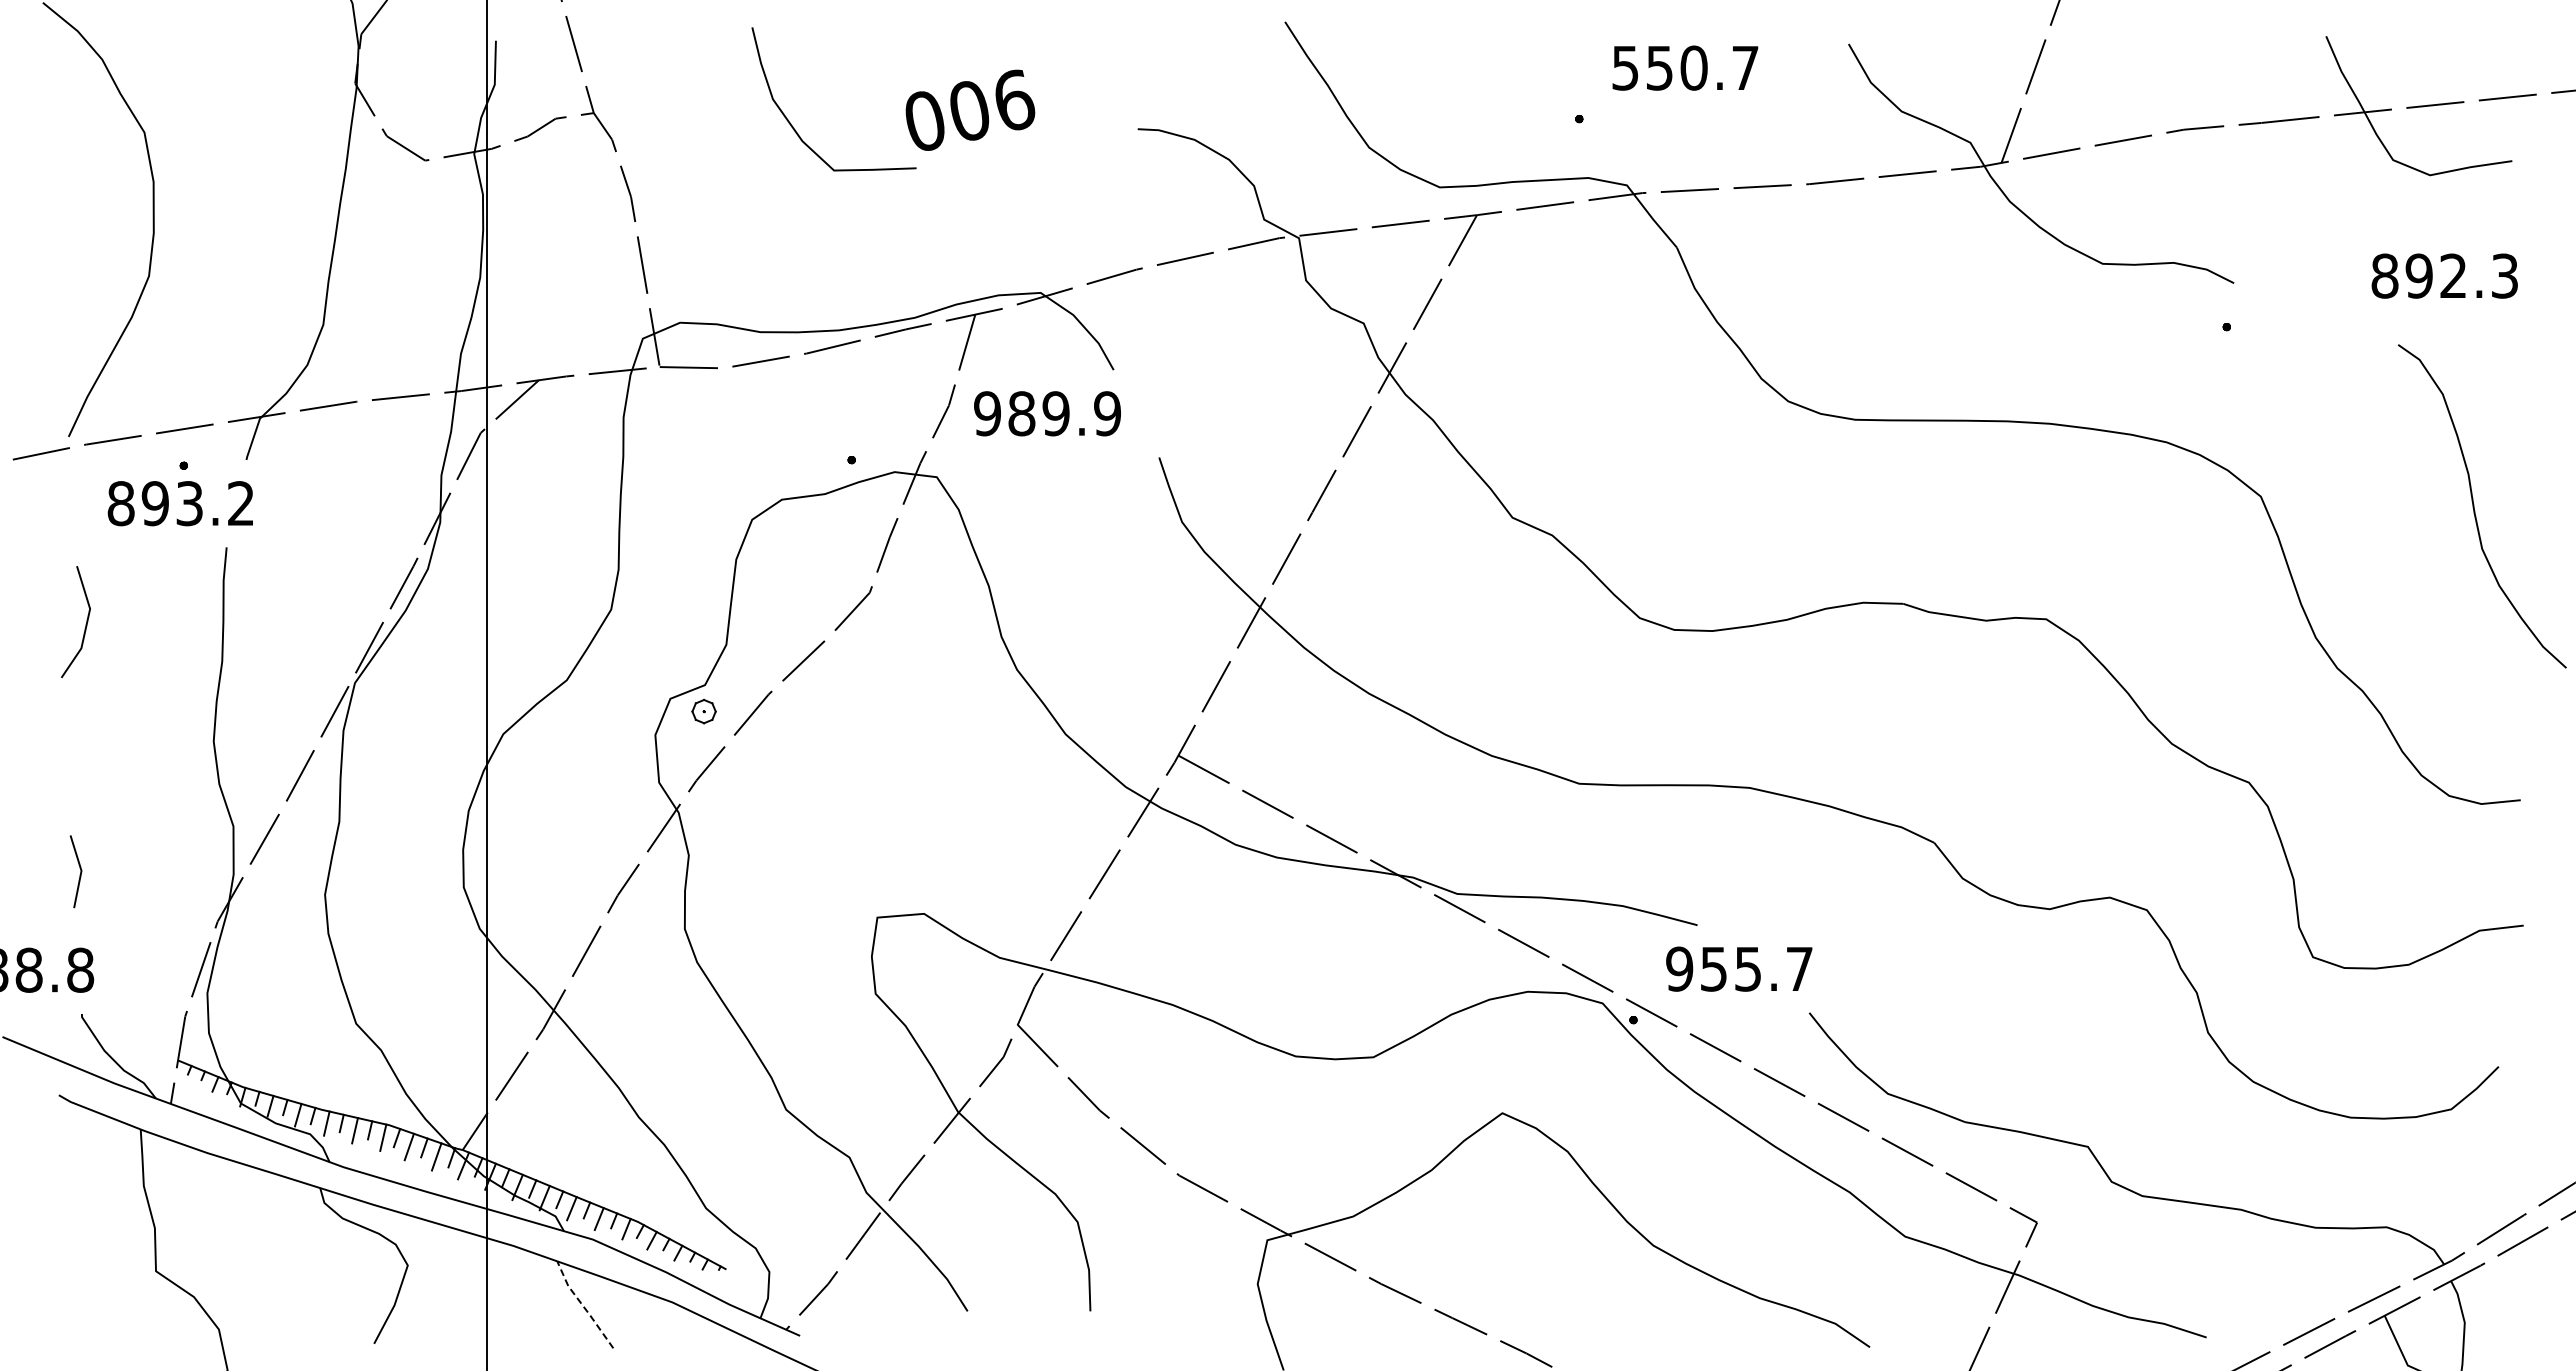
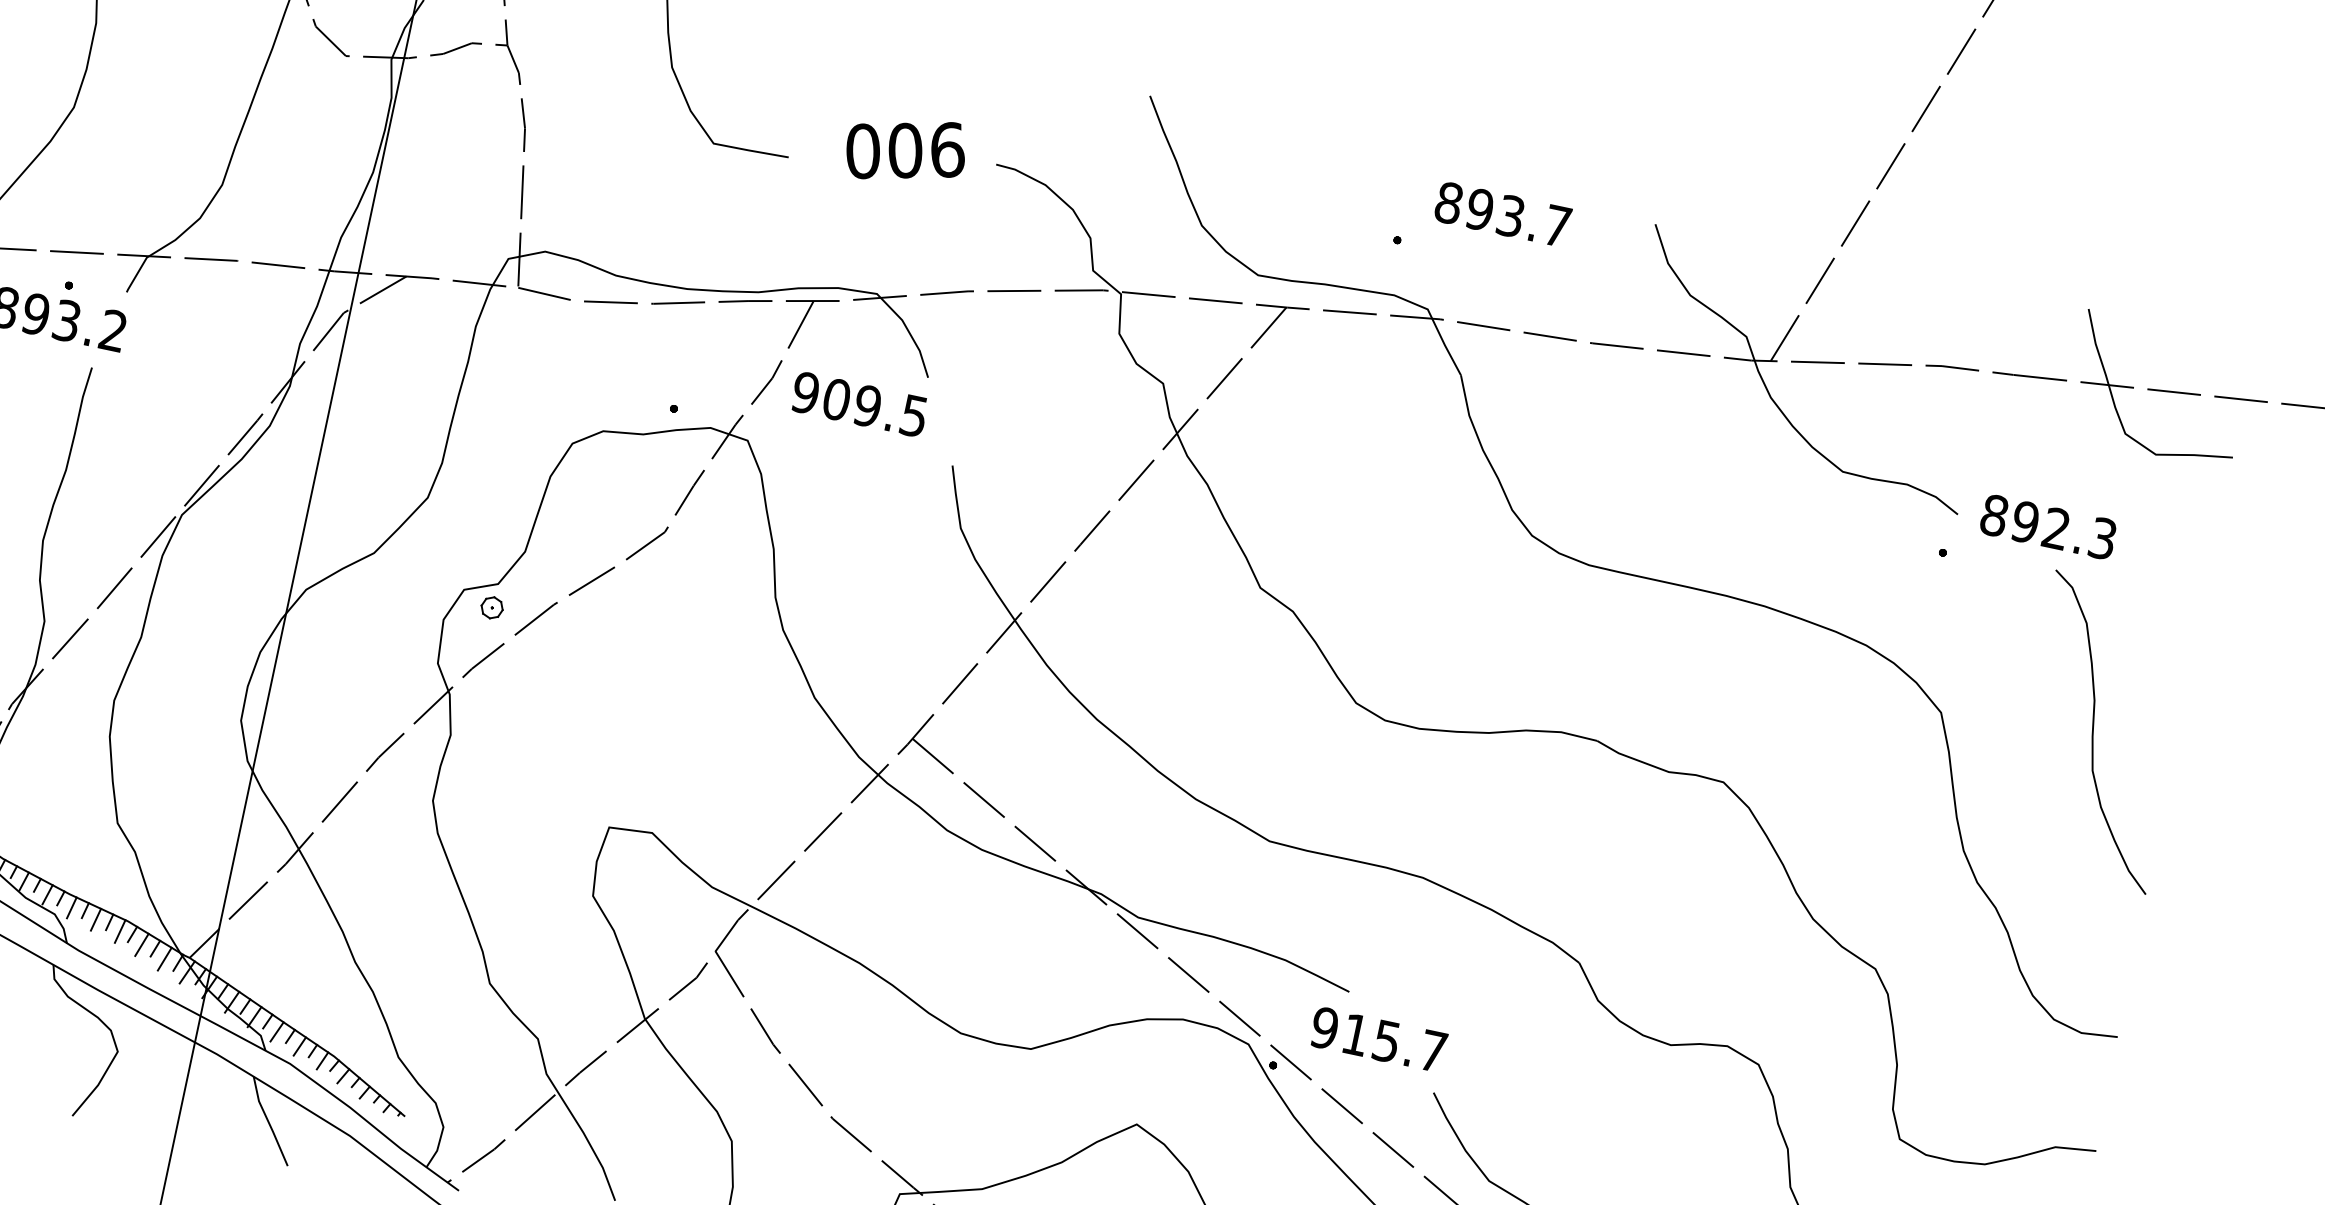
text: (1659, 67) -> (1479, 209), 550.7 -> 893.7
text: (970, 109) -> (906, 149), moved
text: (2444, 275) -> (2048, 526), moved
text: (1064, 413) -> (875, 407), 989.9 -> 909.5
curve: (2474, 506) -> (2093, 730), moved
text: (1713, 969) -> (1355, 1035), 955.7 -> 915.7
line: (583, 1305) -> (268, 1121), dashed -> solid

